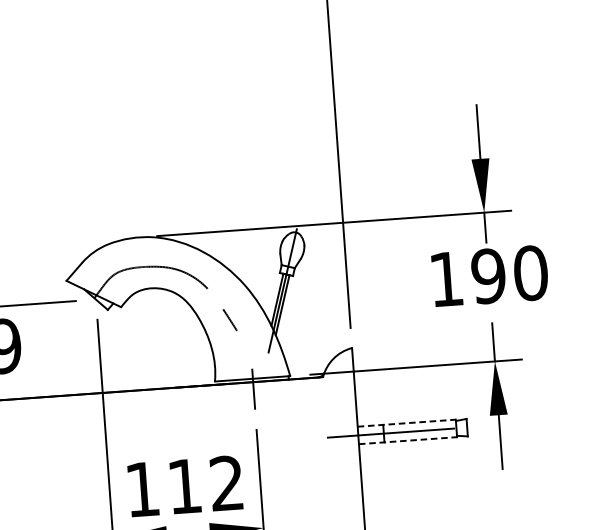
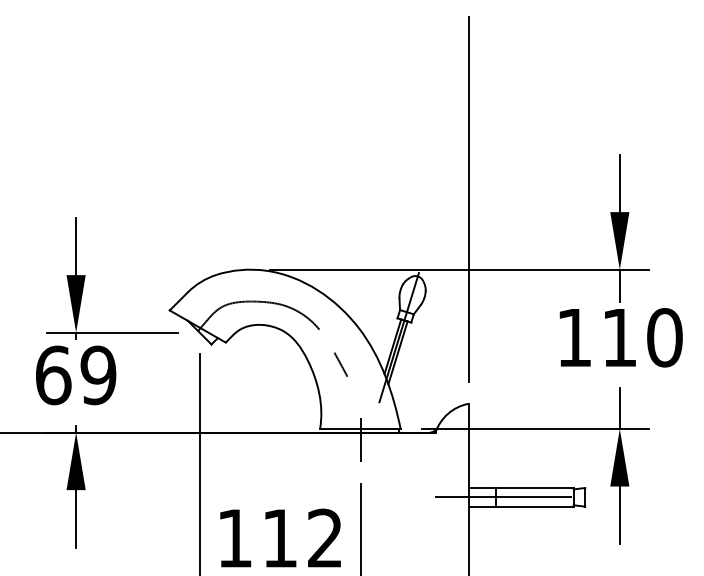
text: (488, 276) -> (619, 337), 190 -> 110
line: (407, 422) -> (521, 487), dashed -> solid
line: (408, 440) -> (521, 506), dashed -> solid

